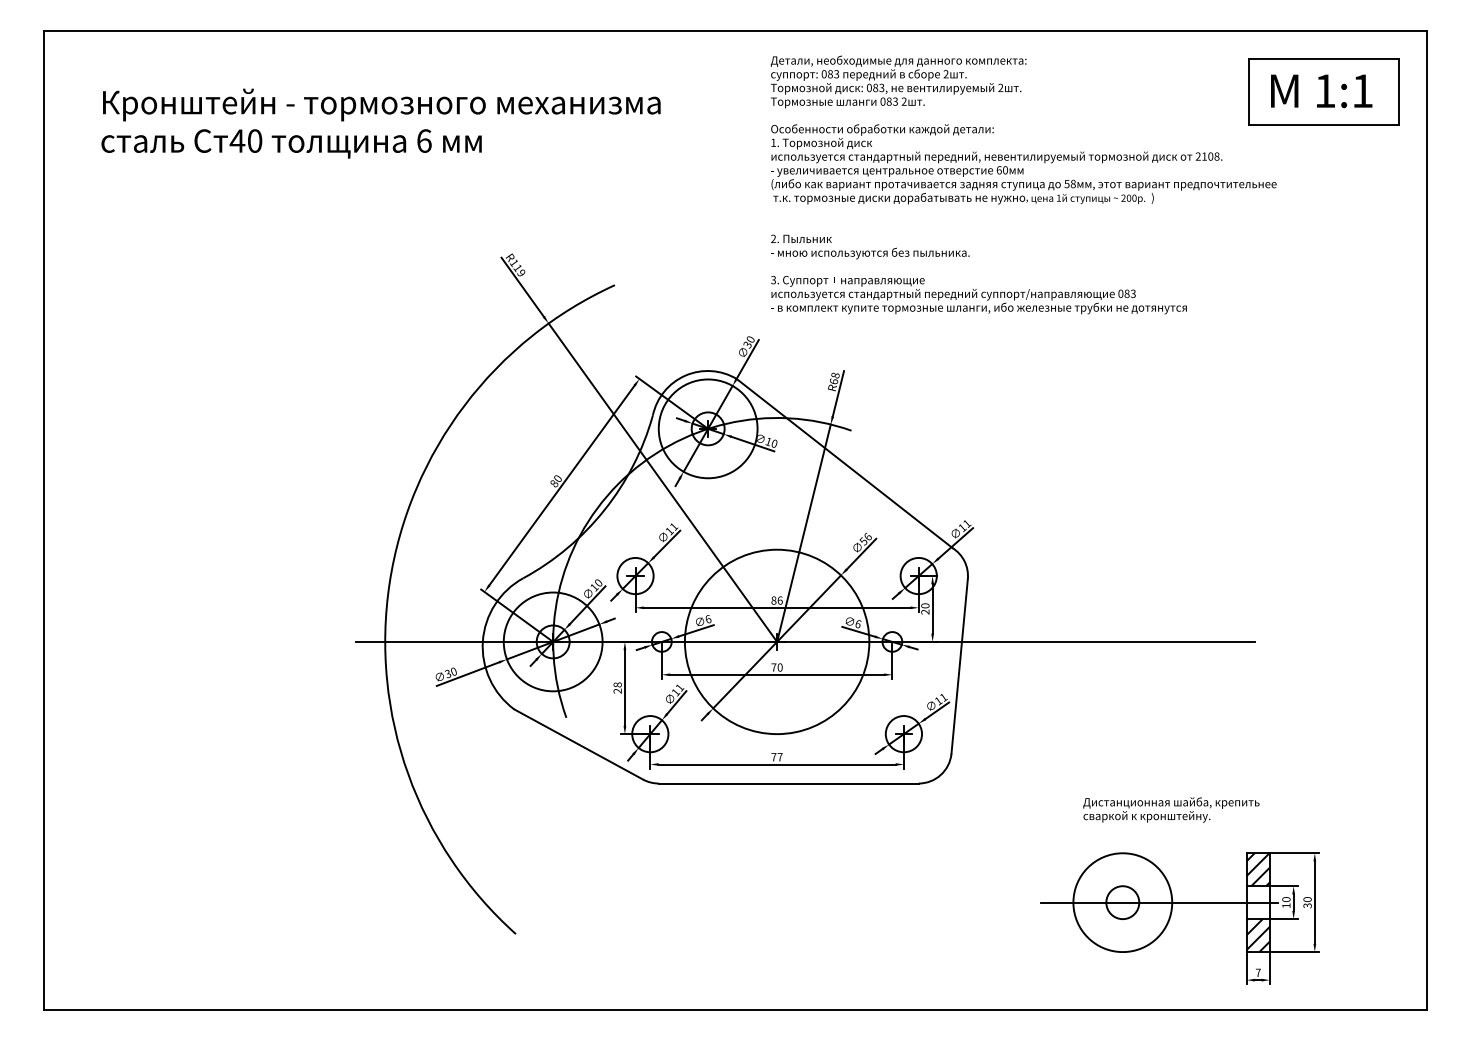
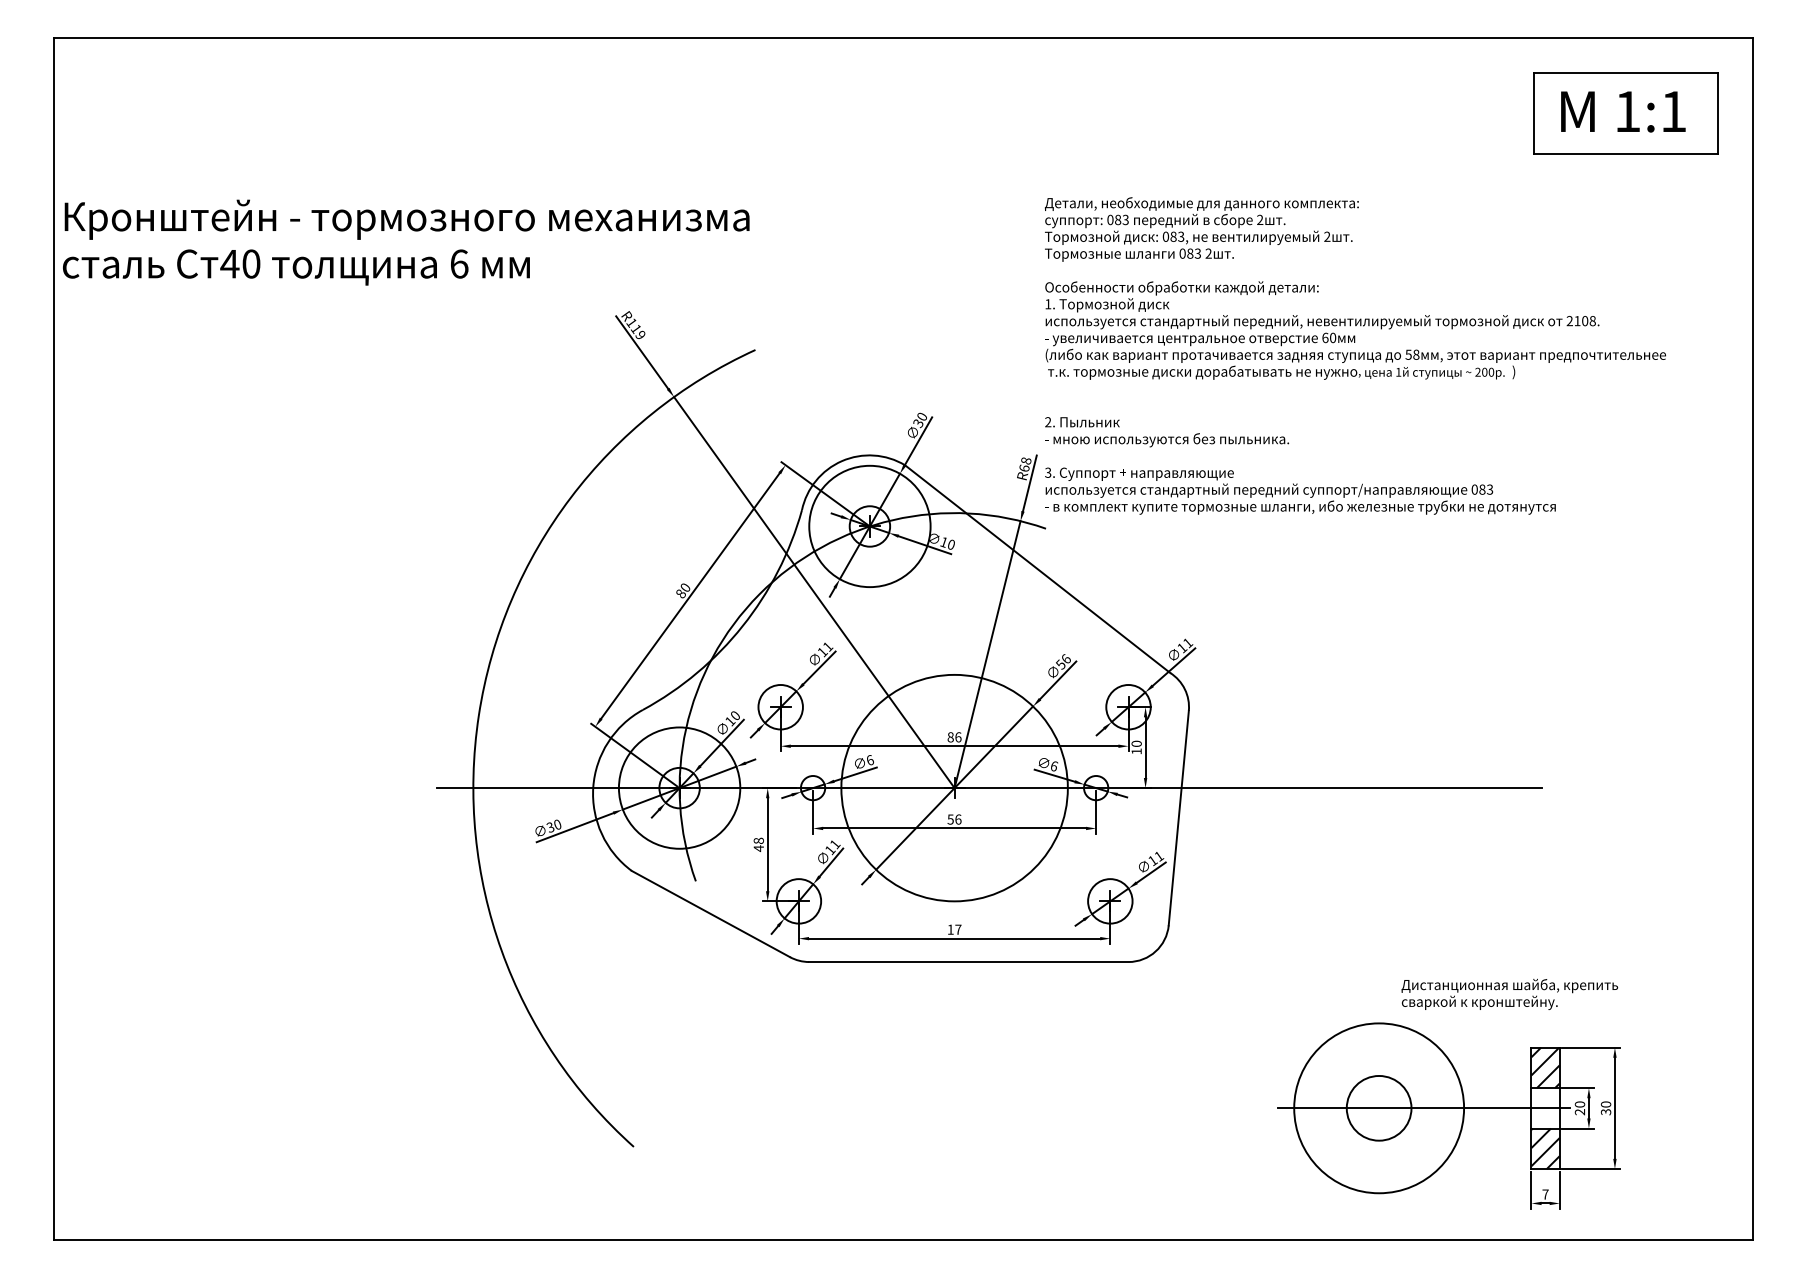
text: (381, 123) -> (406, 242), moved
text: (1023, 184) -> (1355, 355), moved
text: (925, 612) -> (1136, 751), 20 -> 10
text: (777, 667) -> (954, 819), 70 -> 56
text: (617, 691) -> (758, 848), 28 -> 48
text: (773, 757) -> (950, 929), 77 -> 17
text: (1171, 809) -> (1509, 993), moved
circle: (1122, 902) -> (1378, 1108), size x1.4
circle: (1122, 902) -> (1378, 1108), size x1.6
text: (1285, 906) -> (1579, 1112), 10 -> 20

